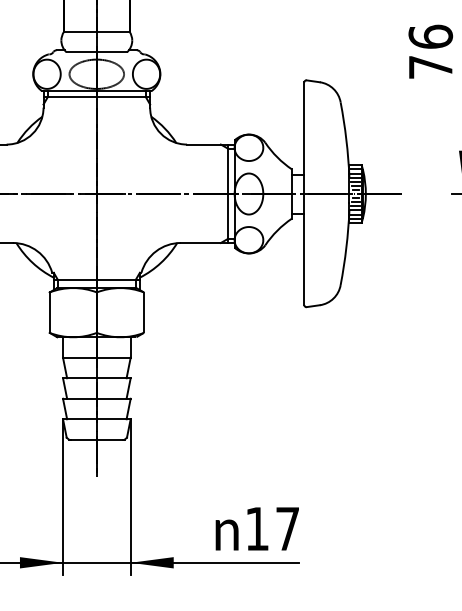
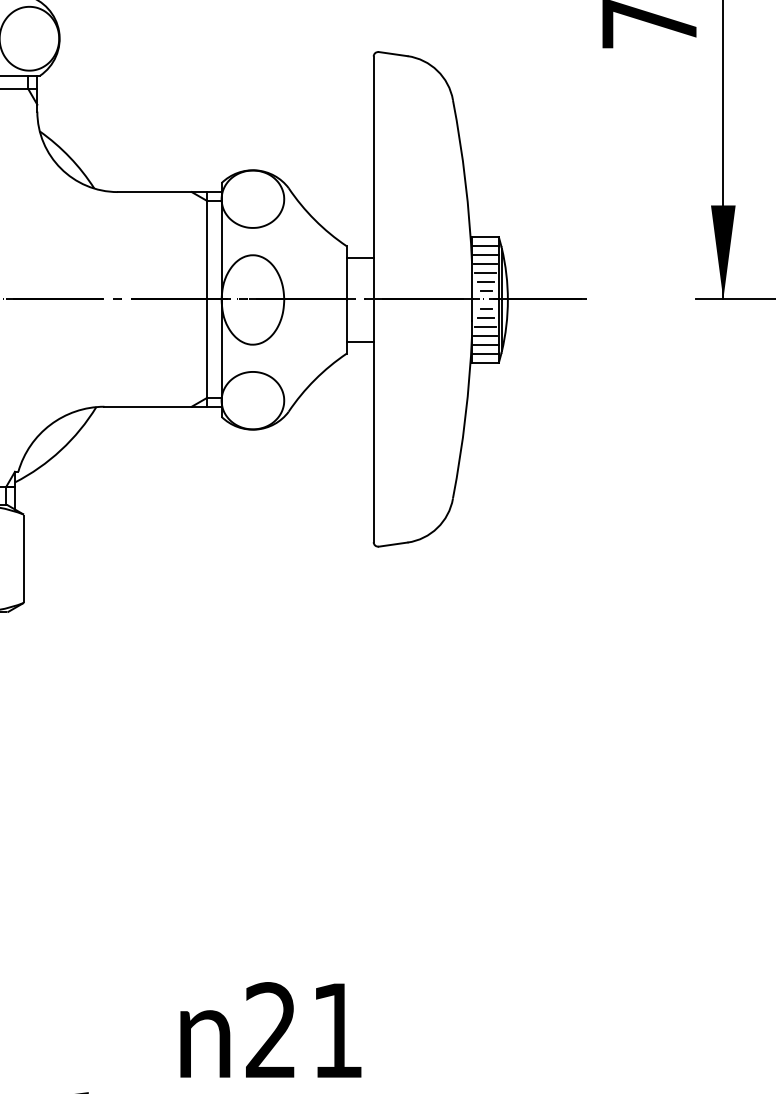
text: (271, 528) -> (302, 1029), 17 -> 21

